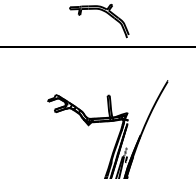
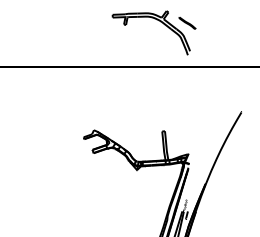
line: (126, 13) -> (187, 23), added

